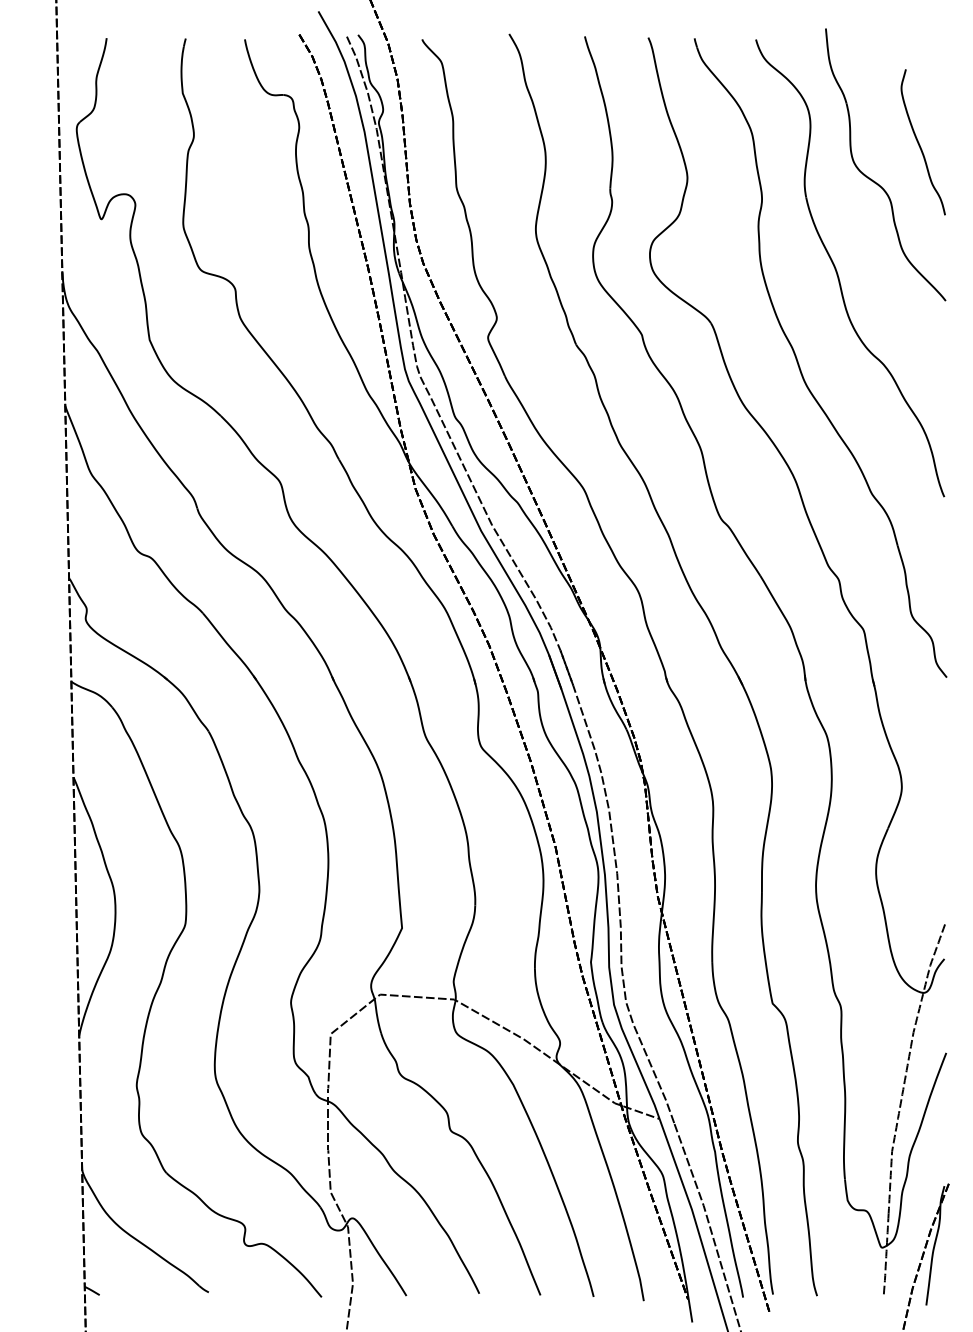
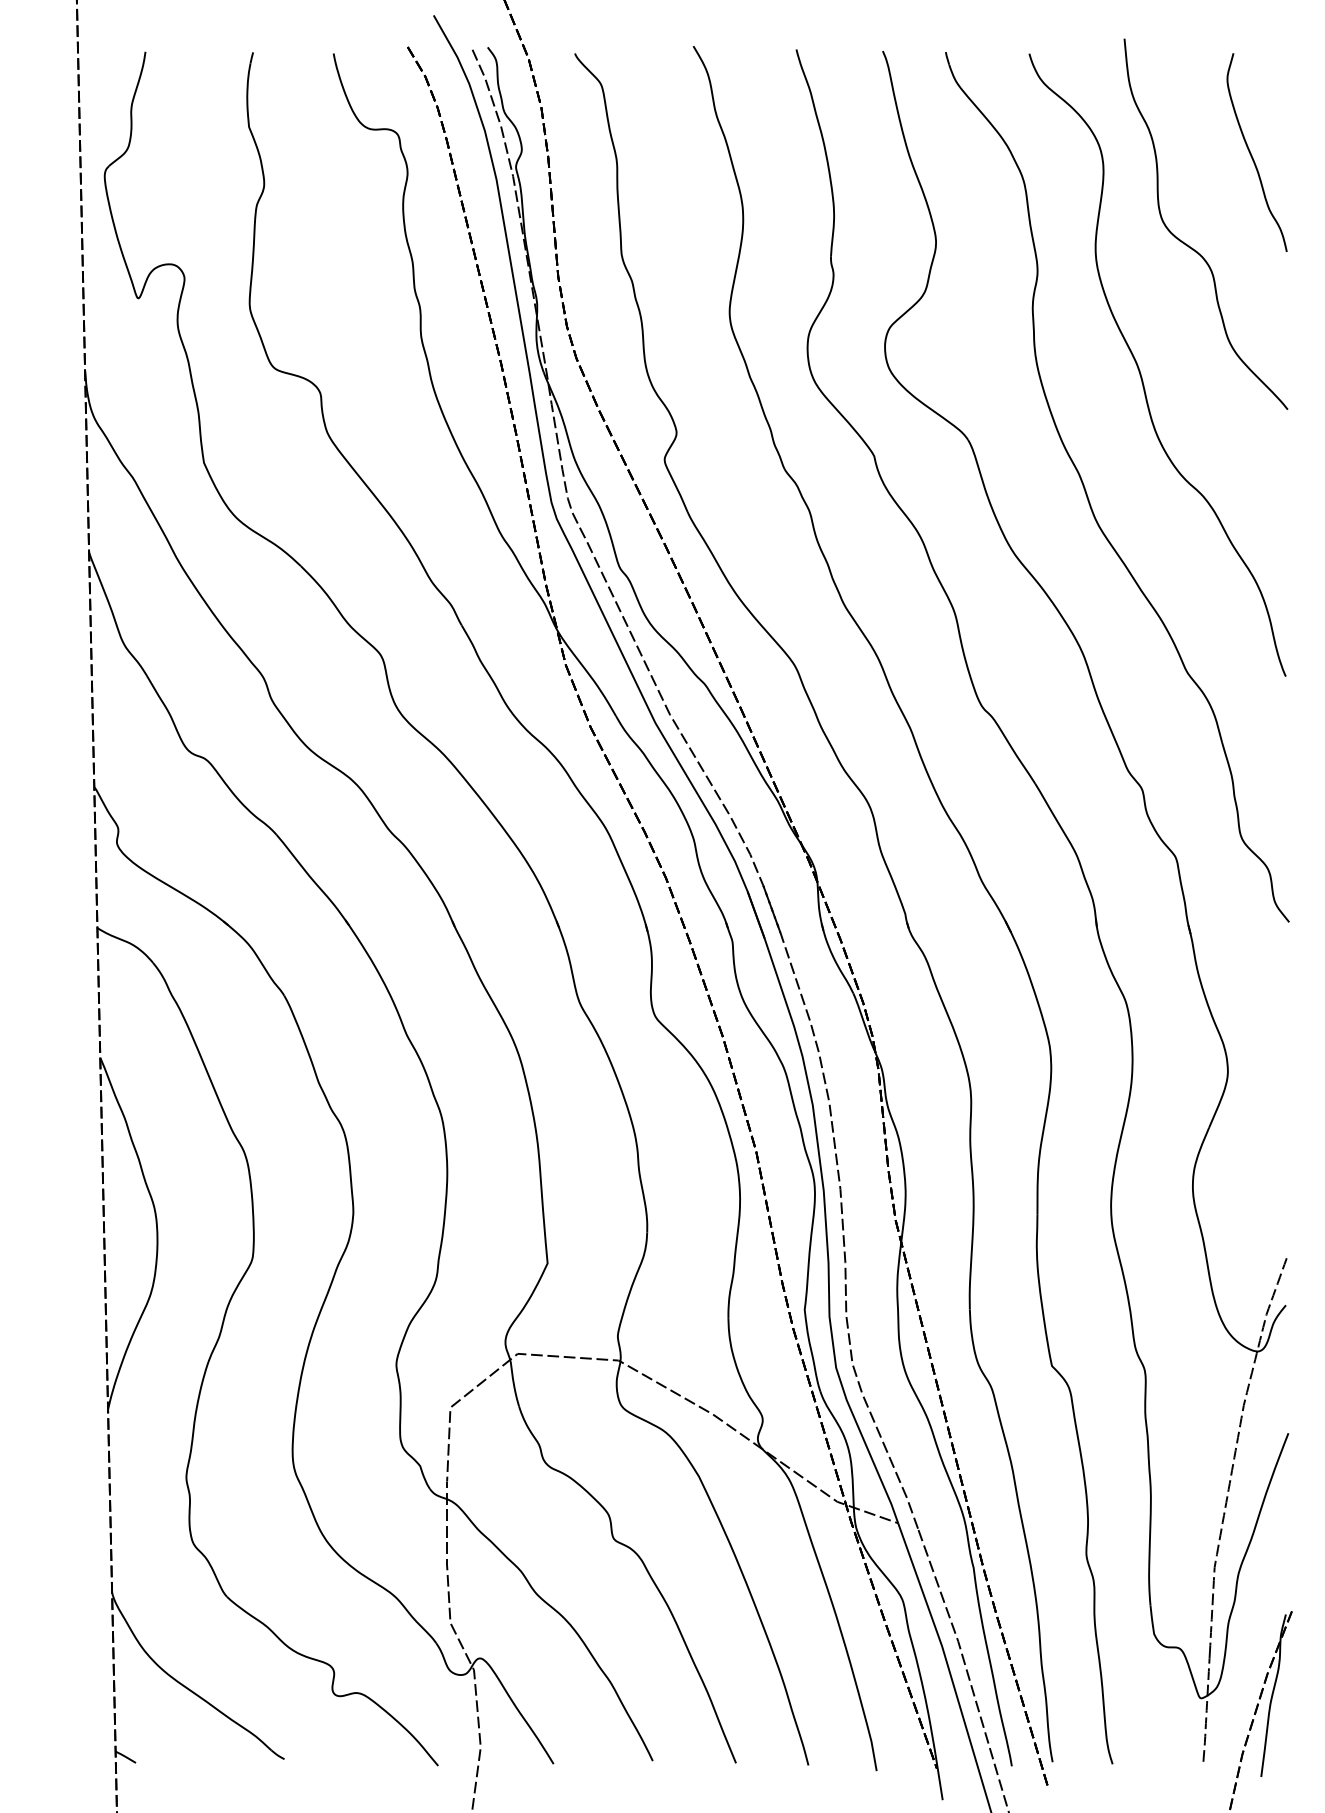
curve: (919, 144) -> (1252, 155), moved

